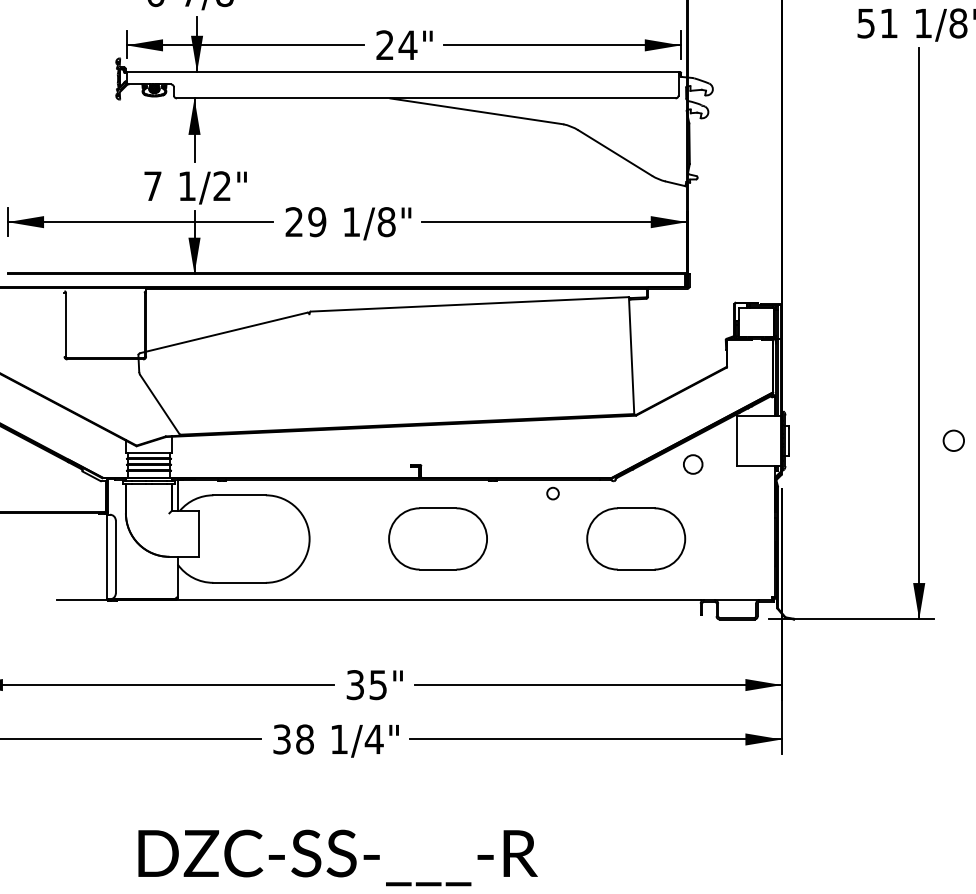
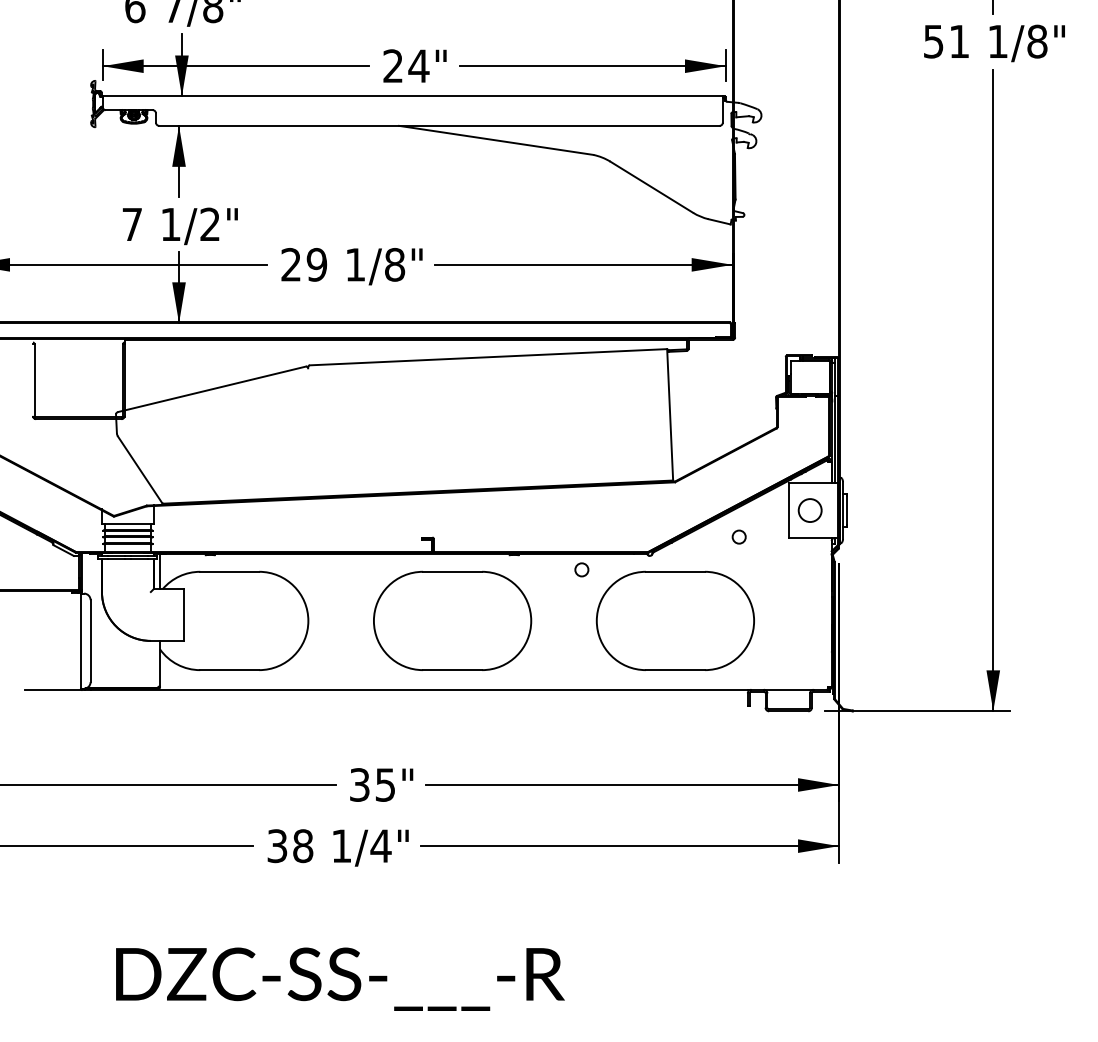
circle: (953, 440) -> (809, 510), moved
circle: (692, 463) -> (738, 536), size x0.62
part: (437, 538) -> (452, 620), size x1.43
part: (635, 538) -> (674, 620), size x1.43

